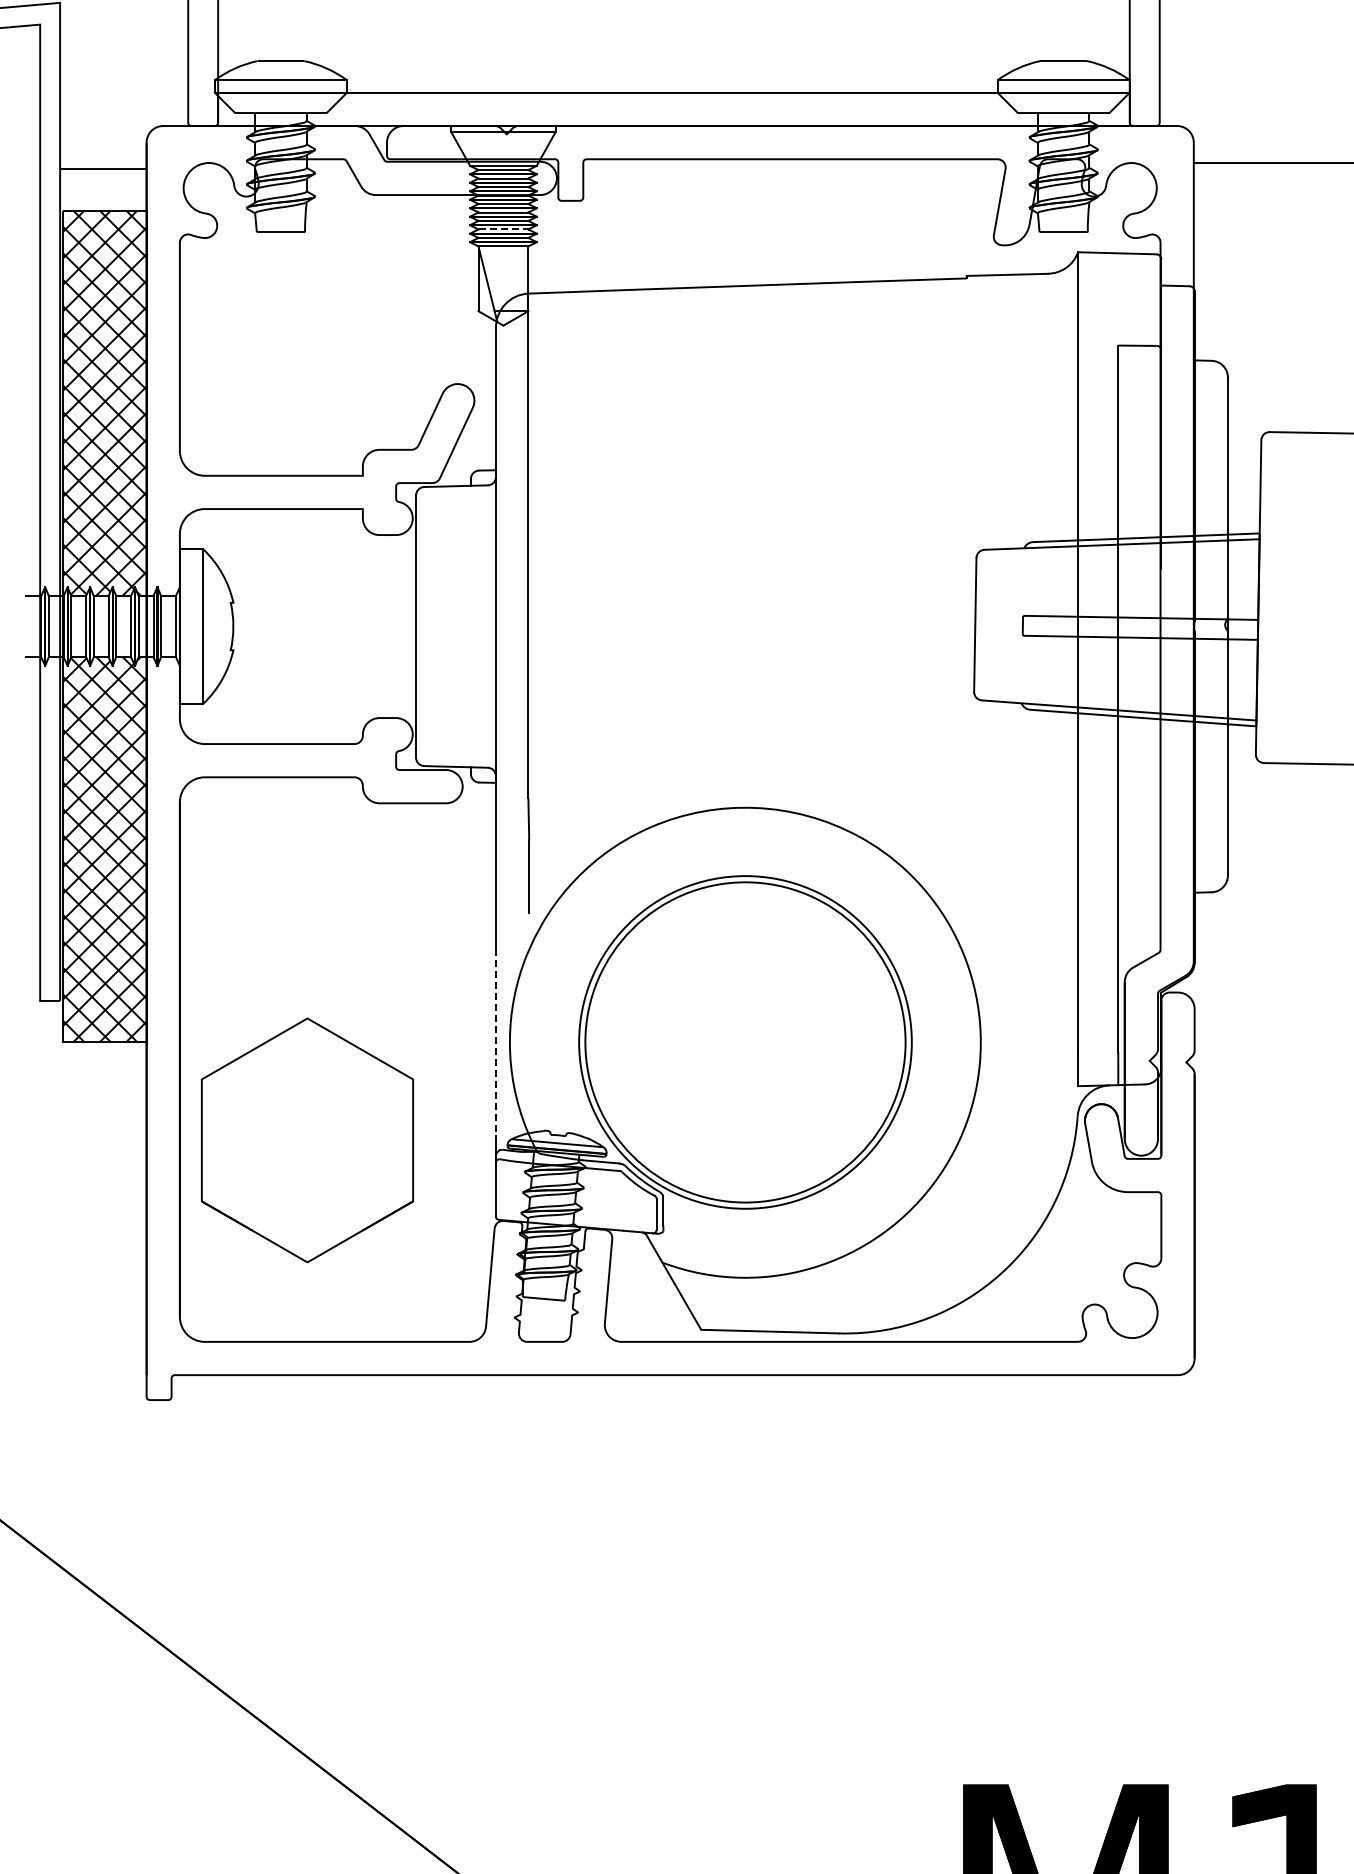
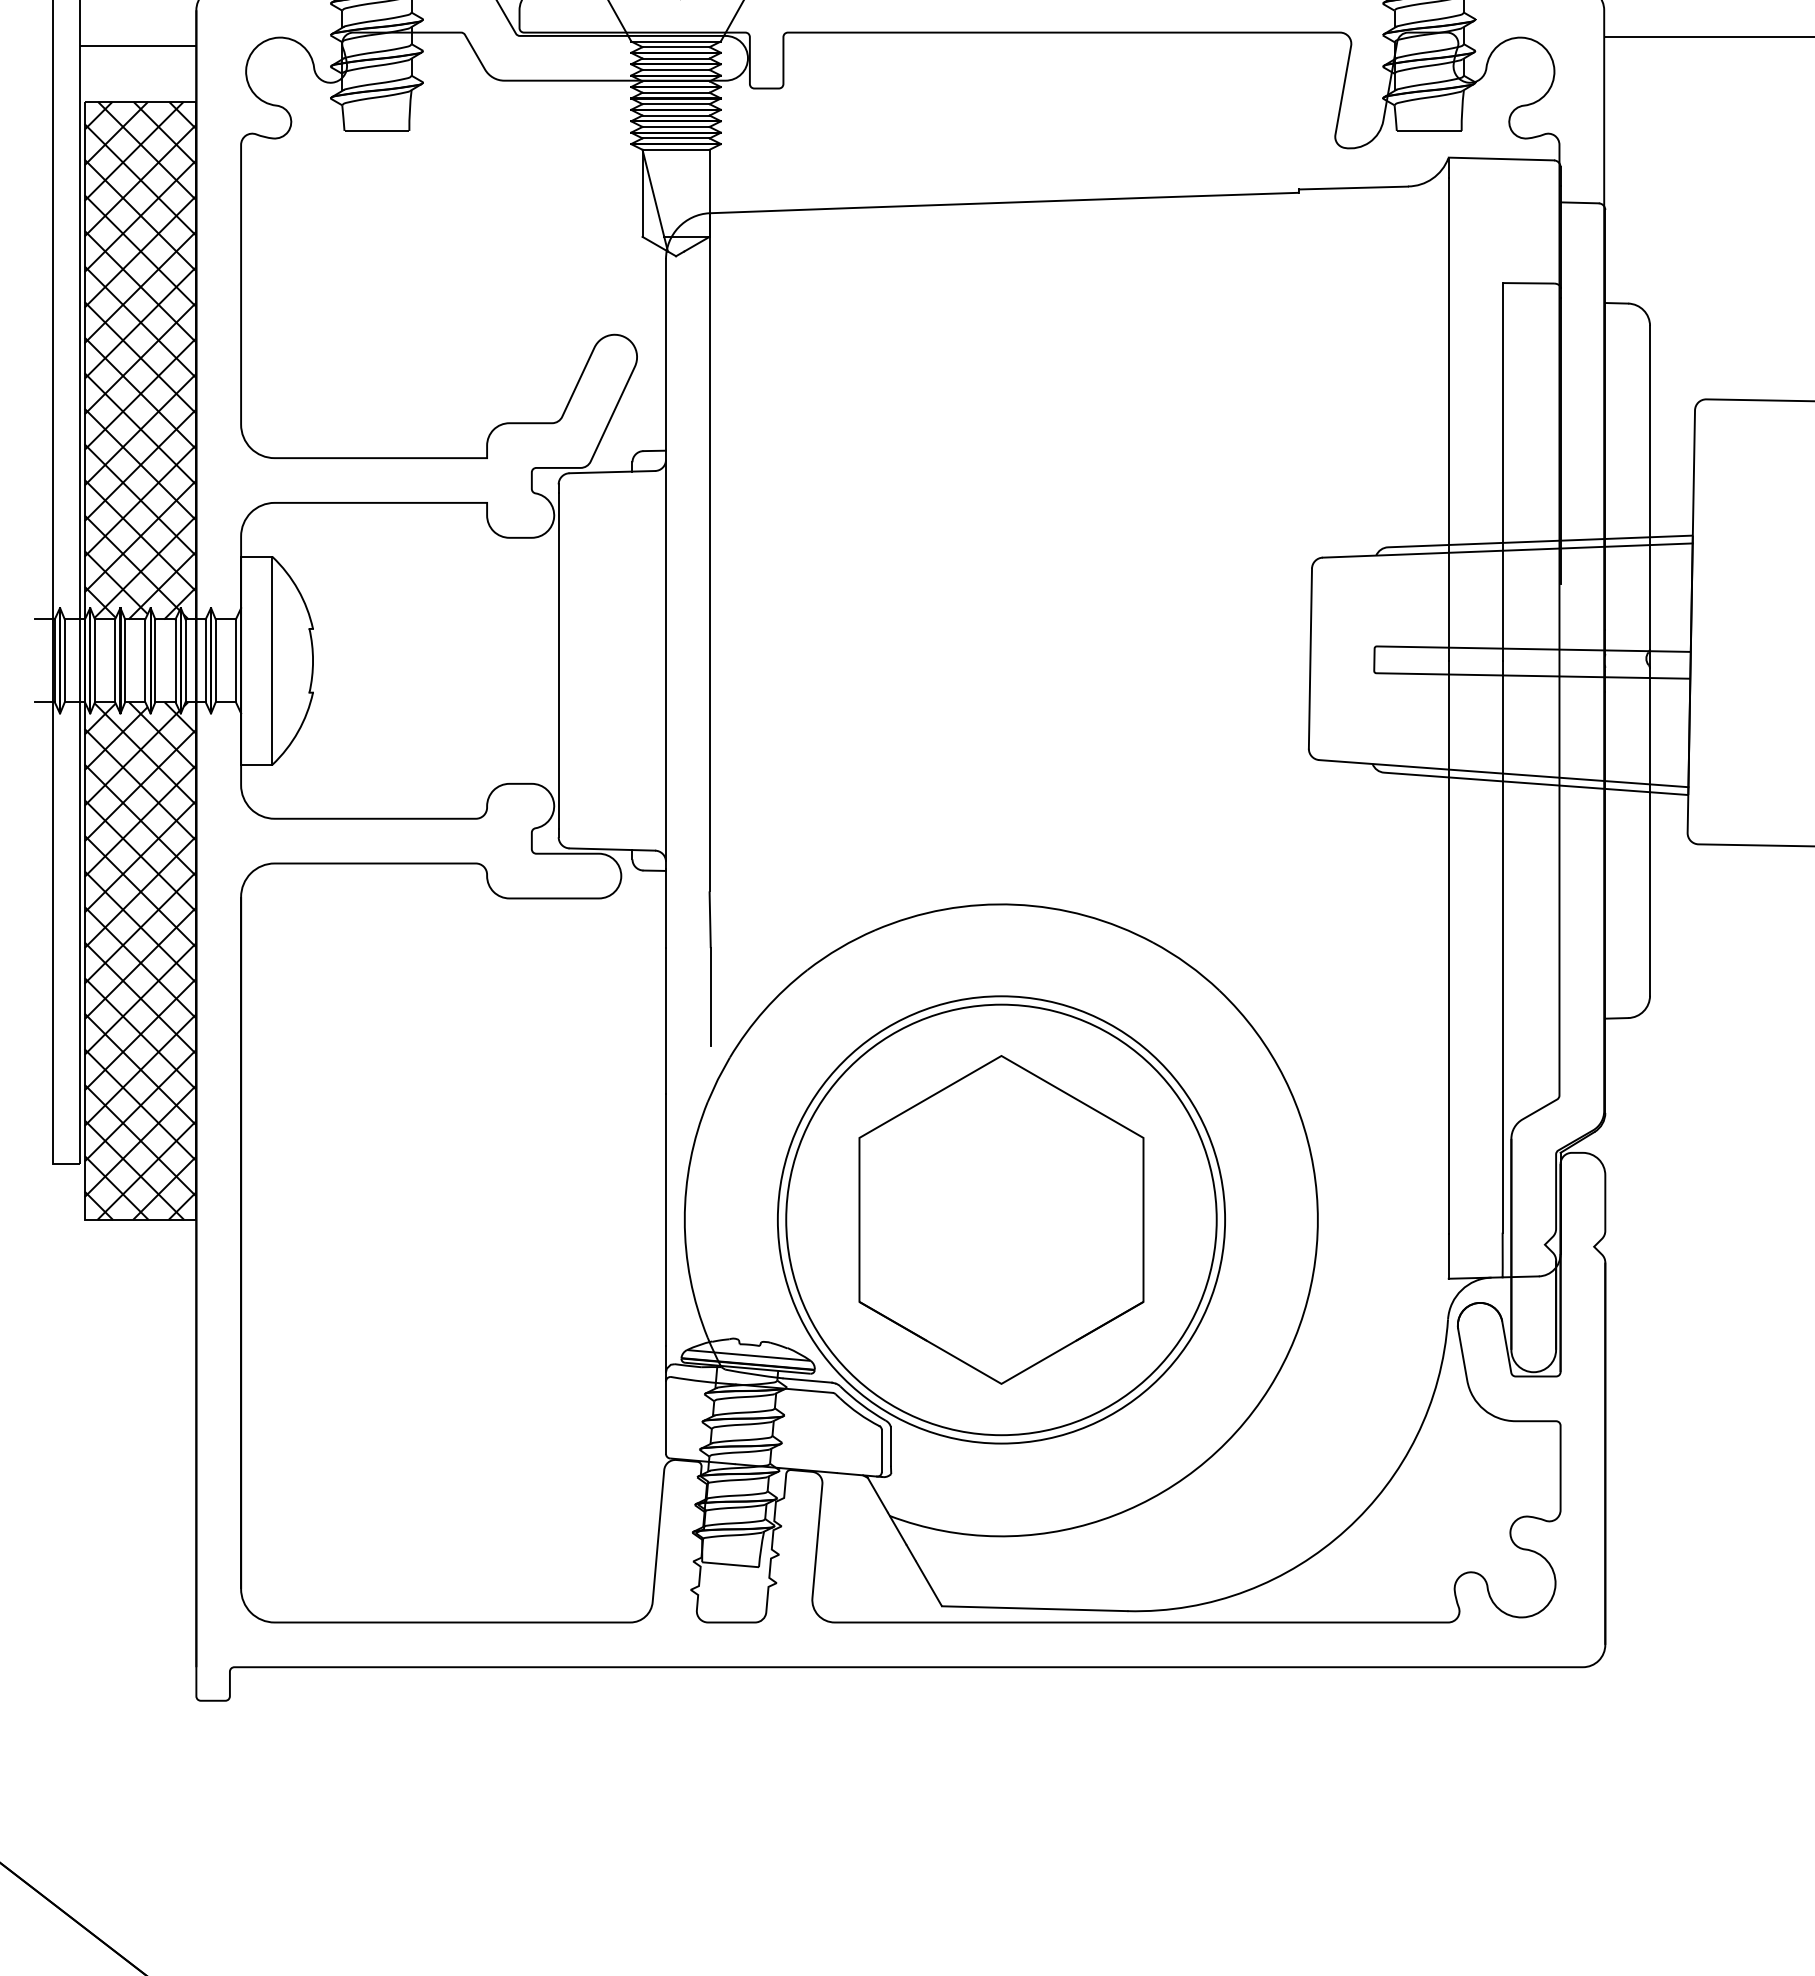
line: (503, 229) -> (676, 127), dashed -> solid
line: (495, 1042) -> (665, 1220), dashed -> solid
part: (307, 1140) -> (1001, 1220), moved

